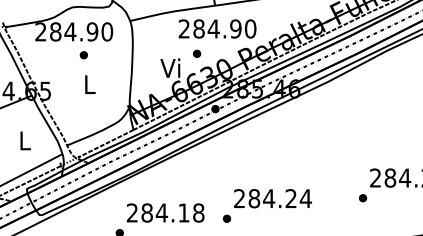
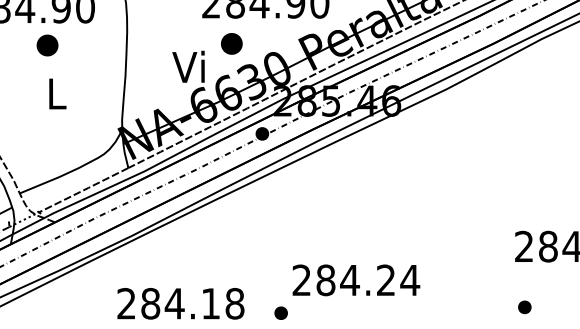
part: (197, 53) -> (232, 42), size x1.6
part: (83, 55) -> (46, 46), size x1.6
part: (363, 198) -> (525, 307), moved

